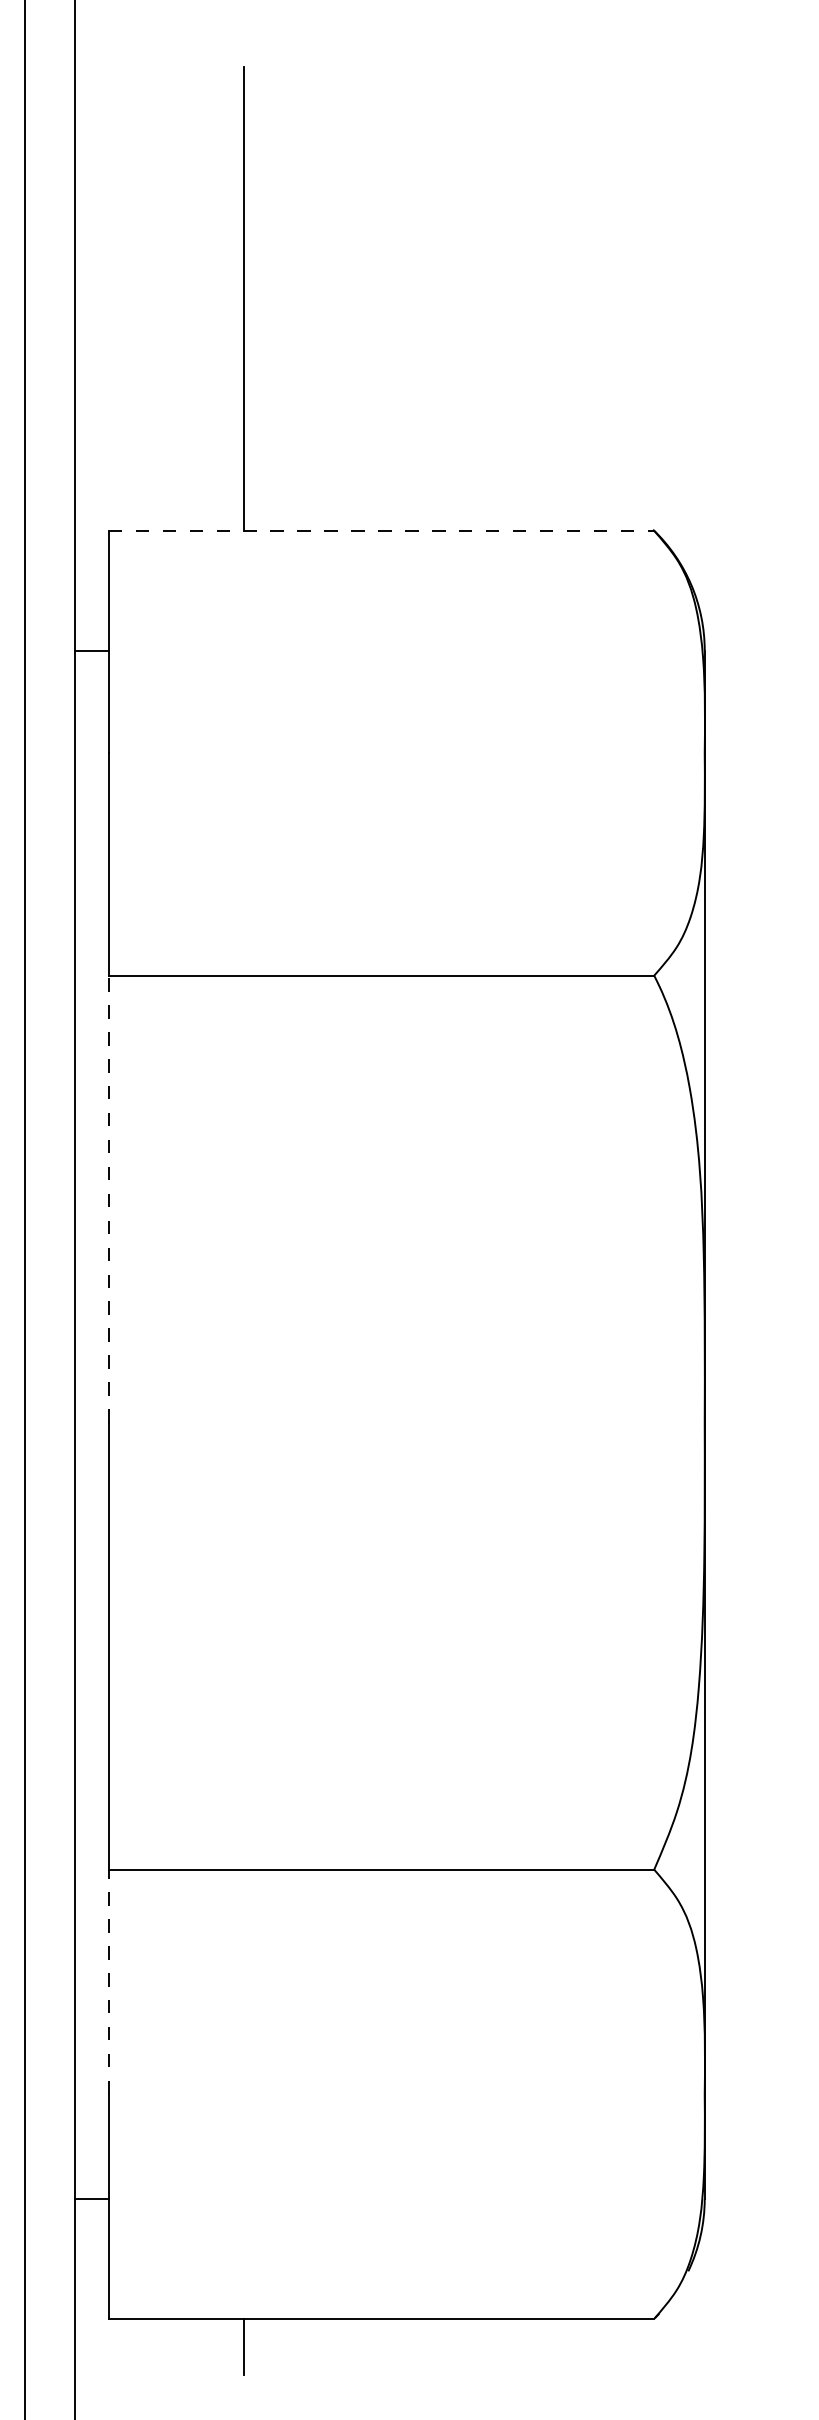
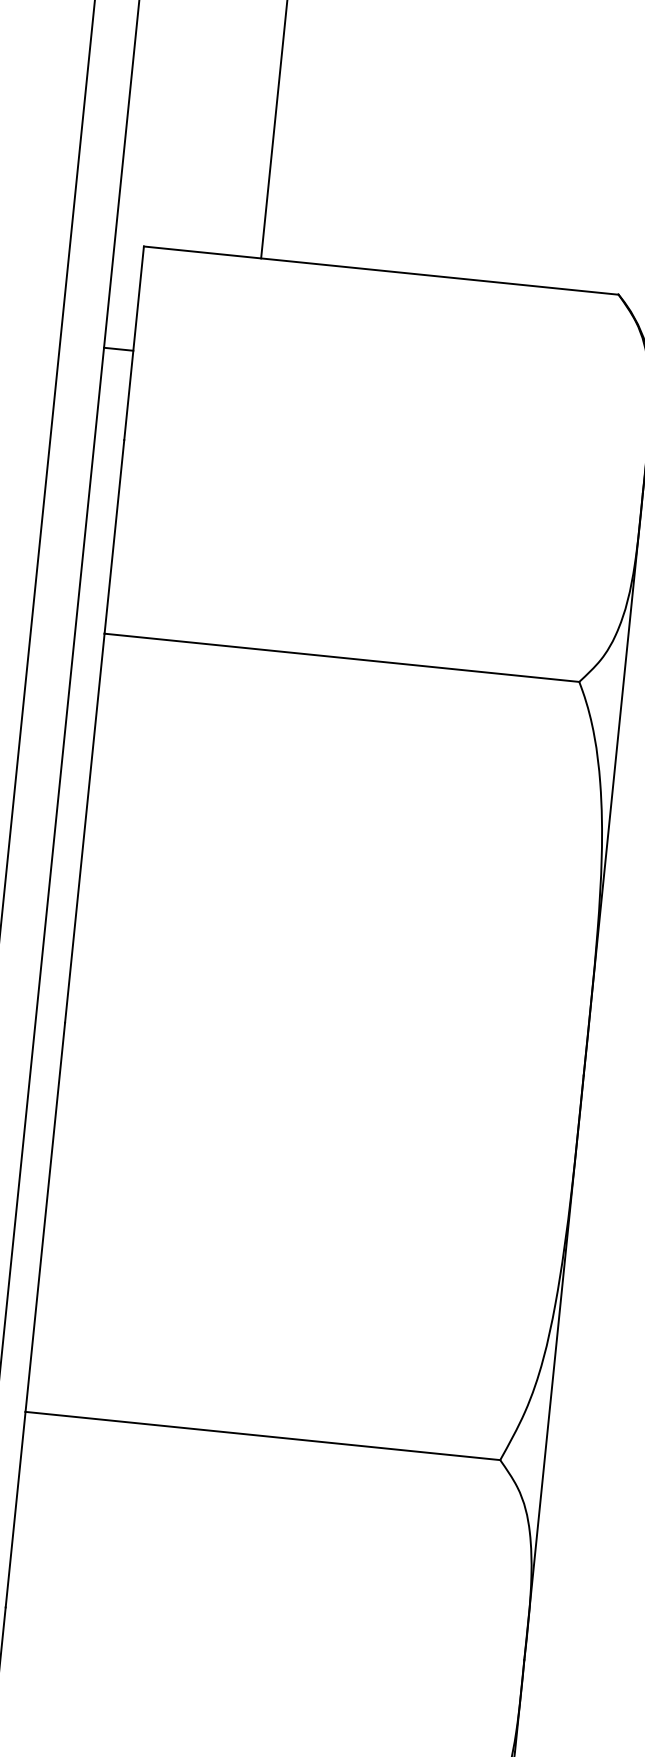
line: (381, 530) -> (381, 270), dashed -> solid
line: (108, 1199) -> (84, 828), dashed -> solid
line: (108, 1981) -> (15, 1509), dashed -> solid

